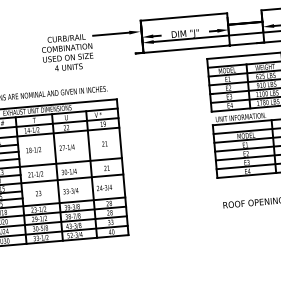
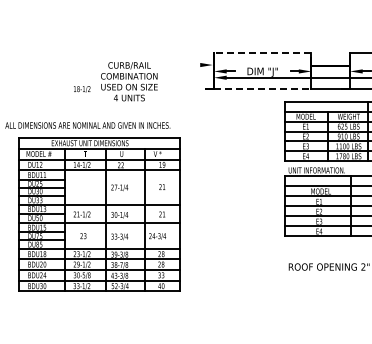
line: (183, 16) -> (262, 52), solid -> dashed
line: (110, 34) -> (179, 65), removed
line: (186, 48) -> (262, 88), solid -> dashed
text: (34, 150) -> (82, 89), moved

